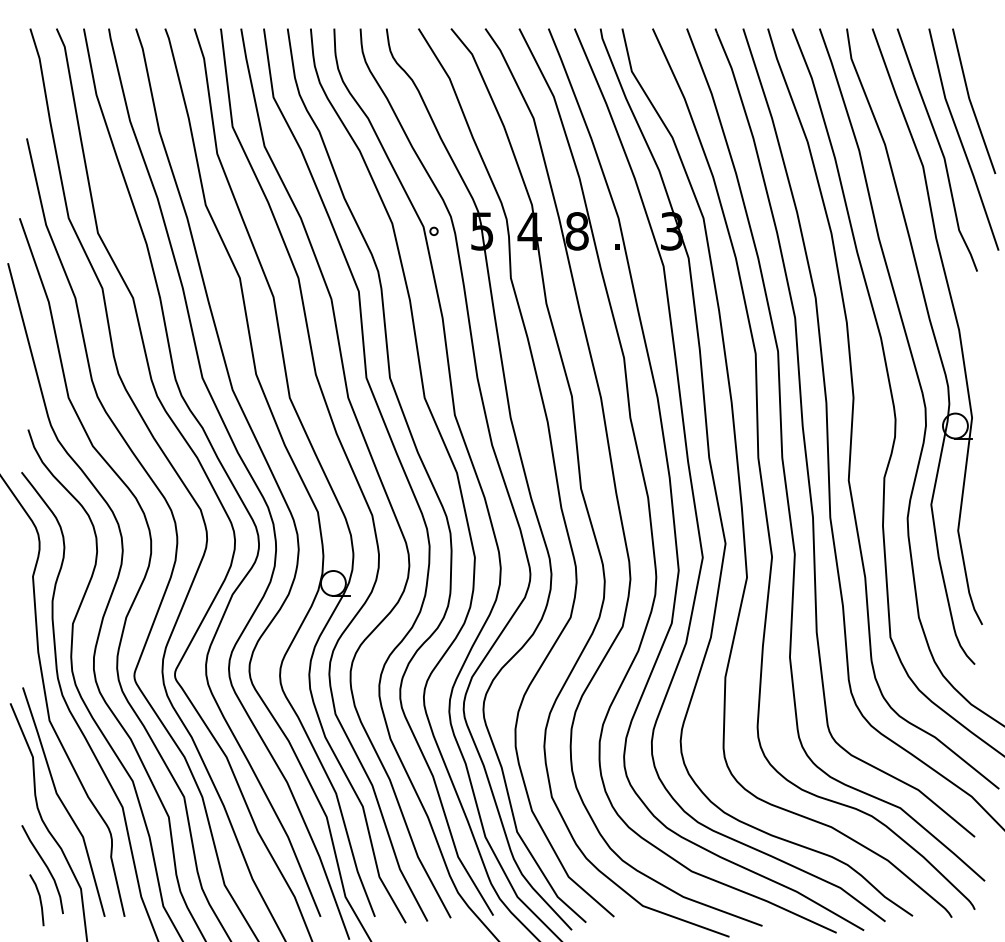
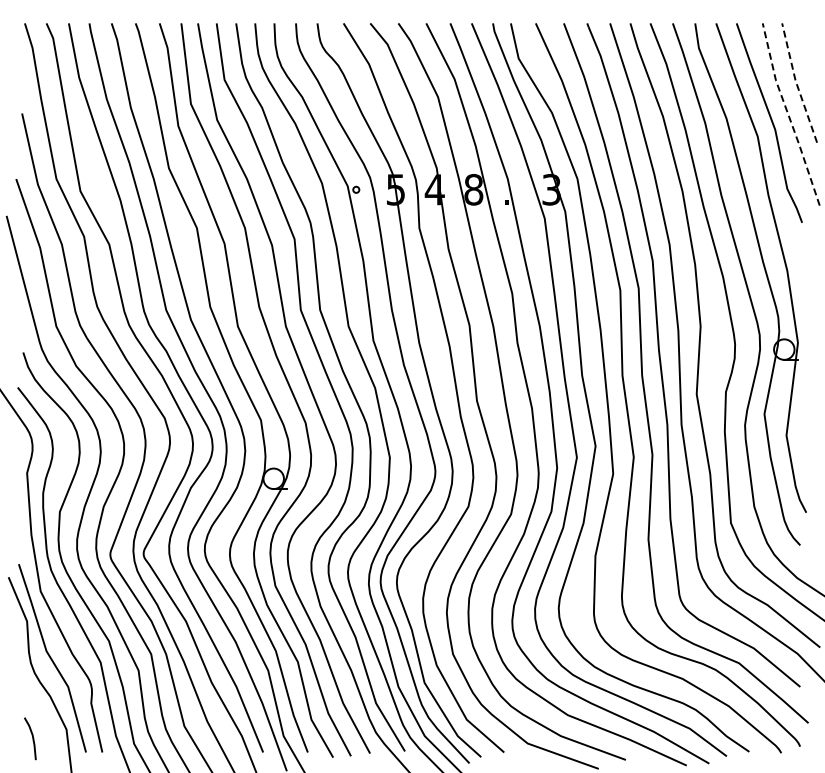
line: (970, 101) -> (796, 83), solid -> dashed
line: (960, 140) -> (788, 115), solid -> dashed
curve: (44, 865) -> (36, 710), removed

